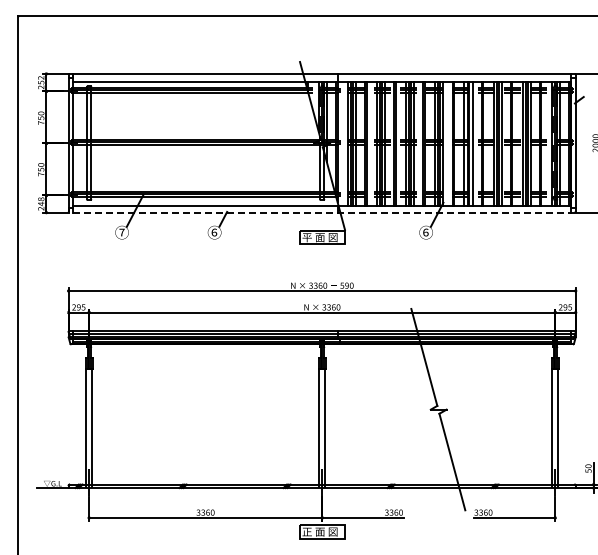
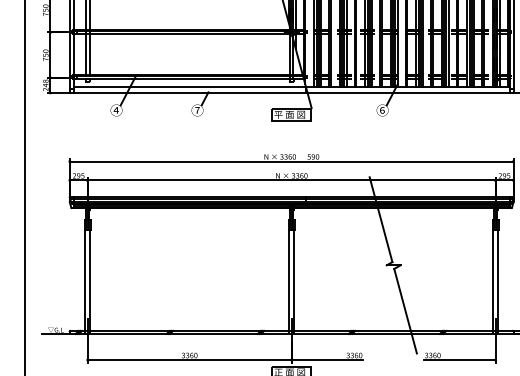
line: (321, 212) -> (291, 92), dashed -> solid
text: (121, 232) -> (116, 110), ⑦ -> ④
text: (214, 232) -> (197, 110), ⑥ -> ⑦

